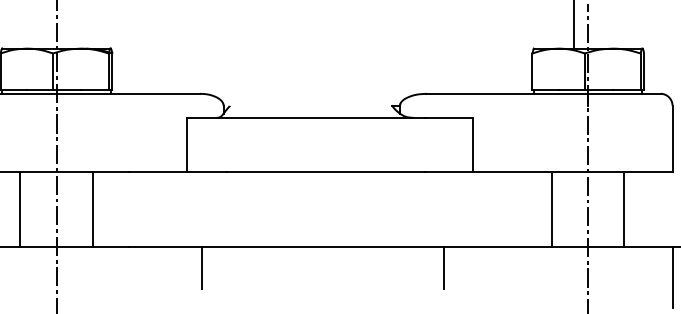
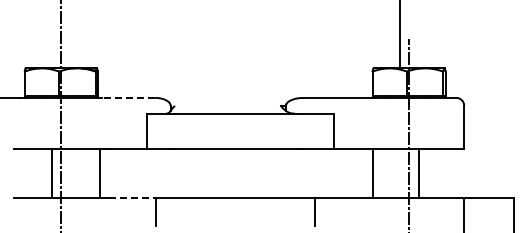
line: (159, 93) -> (128, 97), solid -> dashed
line: (20, 209) -> (51, 173), moved
line: (91, 209) -> (99, 173), moved
line: (552, 209) -> (373, 173), moved
line: (624, 209) -> (418, 173), moved
line: (165, 247) -> (132, 198), solid -> dashed

